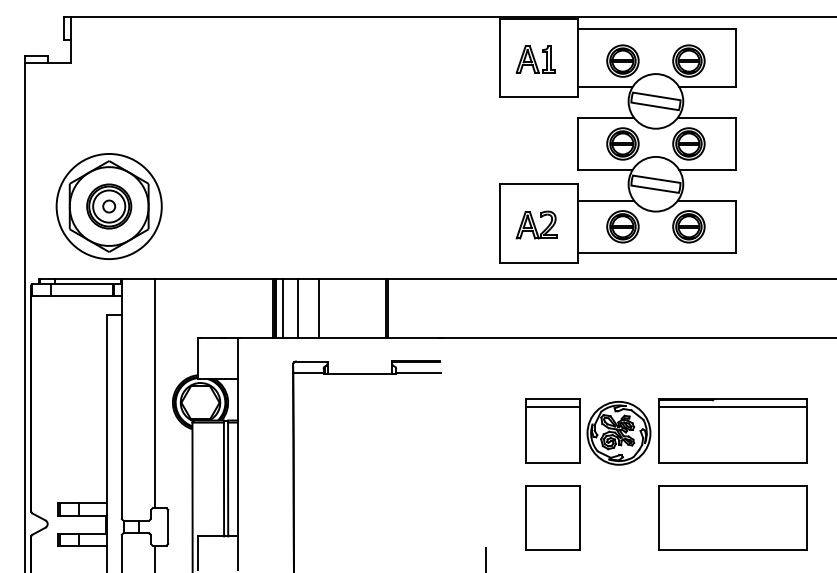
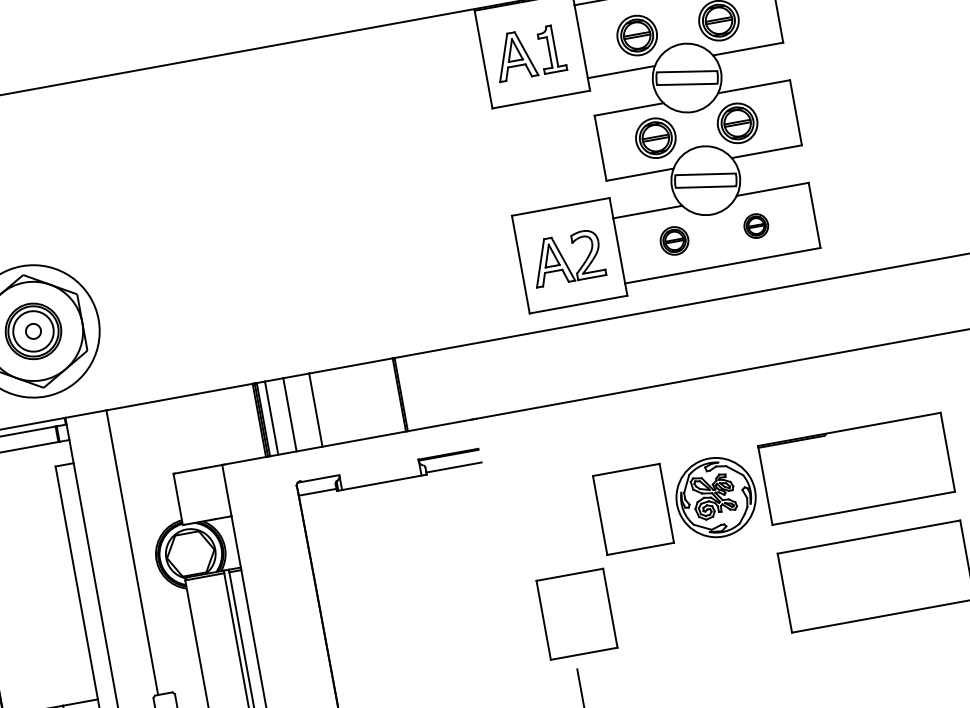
part: (535, 59) -> (528, 53), size x1.4
part: (536, 224) -> (566, 257), size x1.4
part: (622, 226) -> (673, 240), size x0.7
part: (688, 226) -> (755, 225), size x0.6
line: (552, 406) -> (627, 479), removed
line: (732, 406) -> (850, 438), removed
part: (552, 517) -> (576, 614), moved

